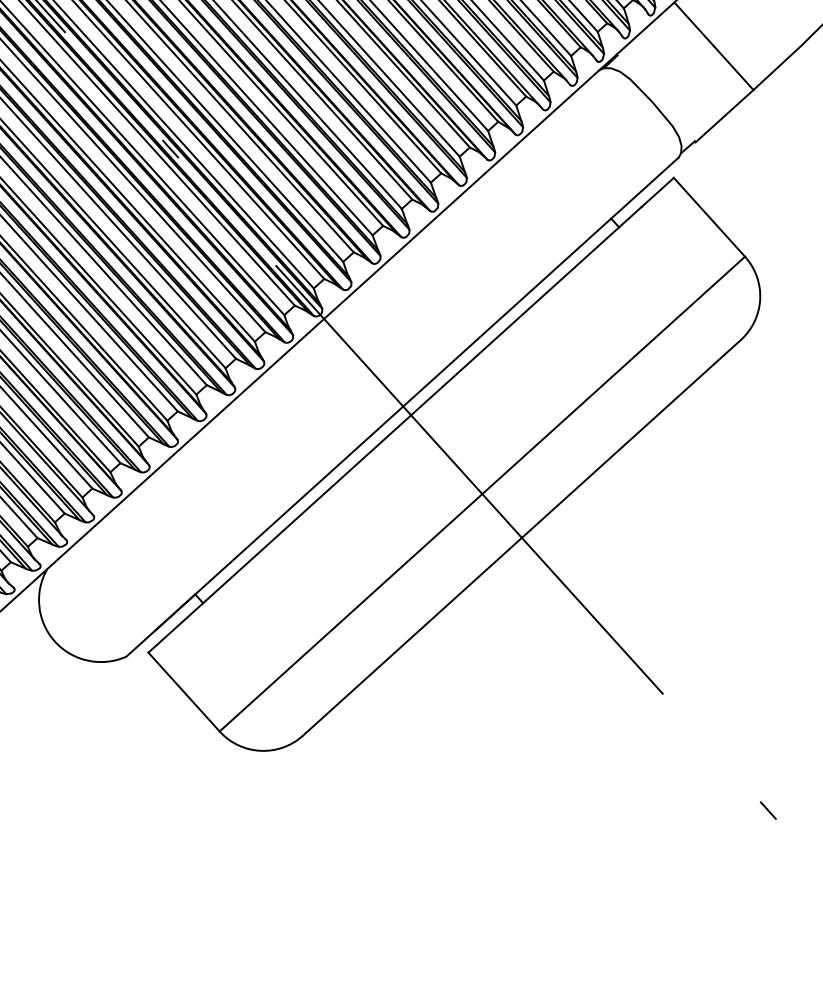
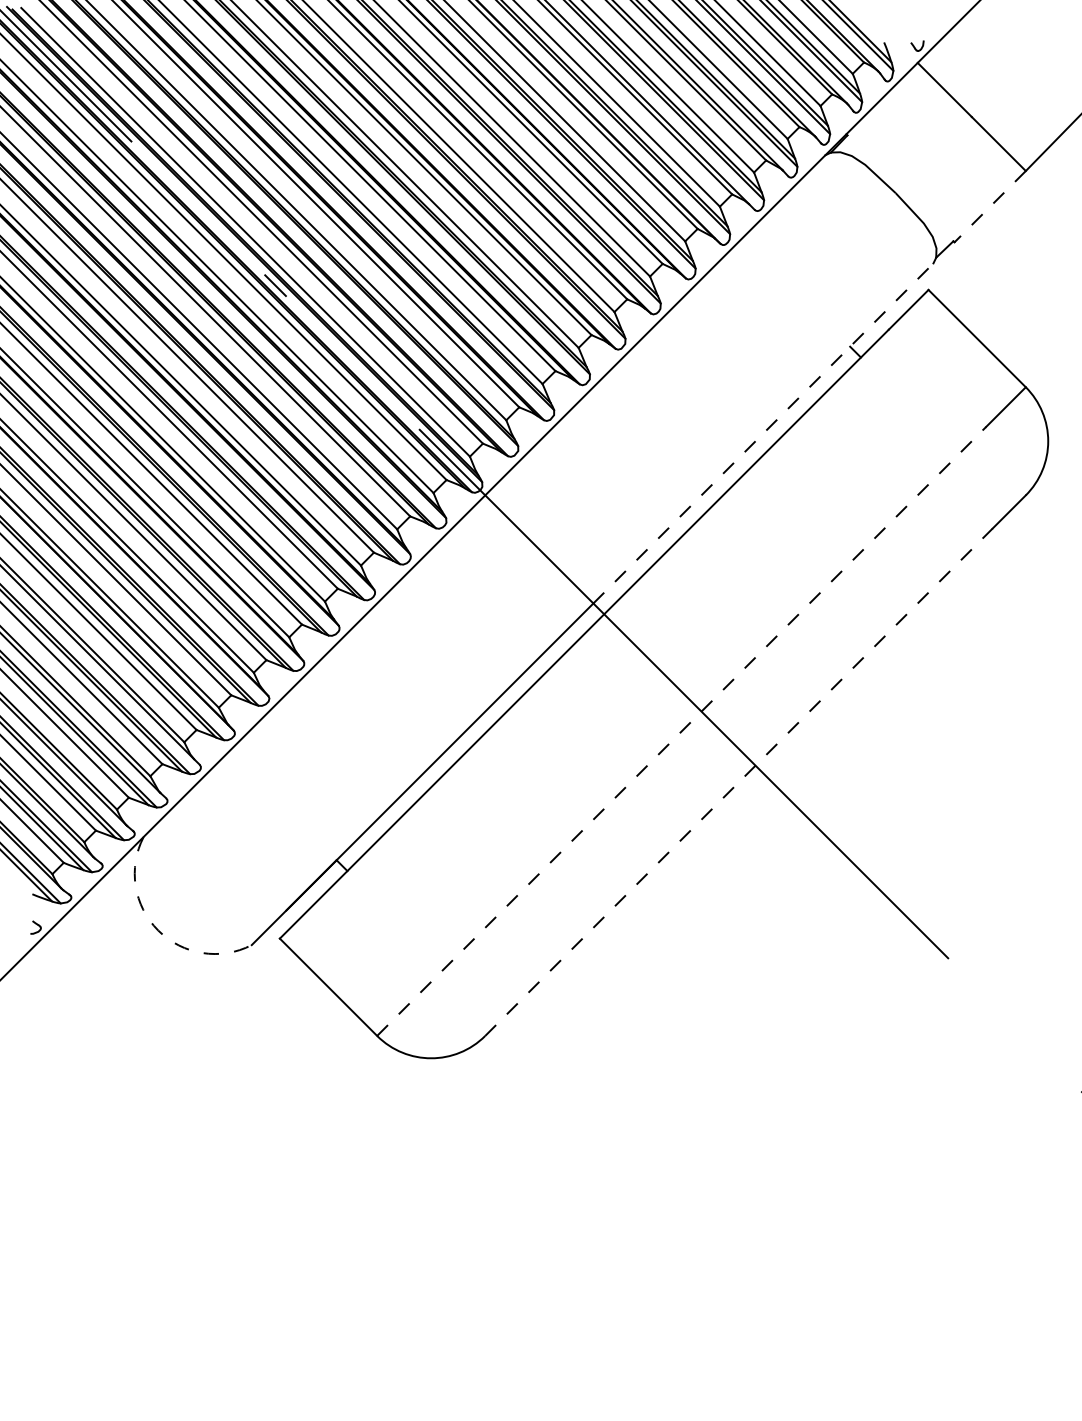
line: (724, 116) -> (989, 207), solid -> dashed
line: (541, 282) -> (763, 433), solid -> dashed
line: (466, 508) -> (681, 731), solid -> dashed
line: (508, 550) -> (739, 782), solid -> dashed
arc: (55, 641) -> (158, 930), solid -> dashed

